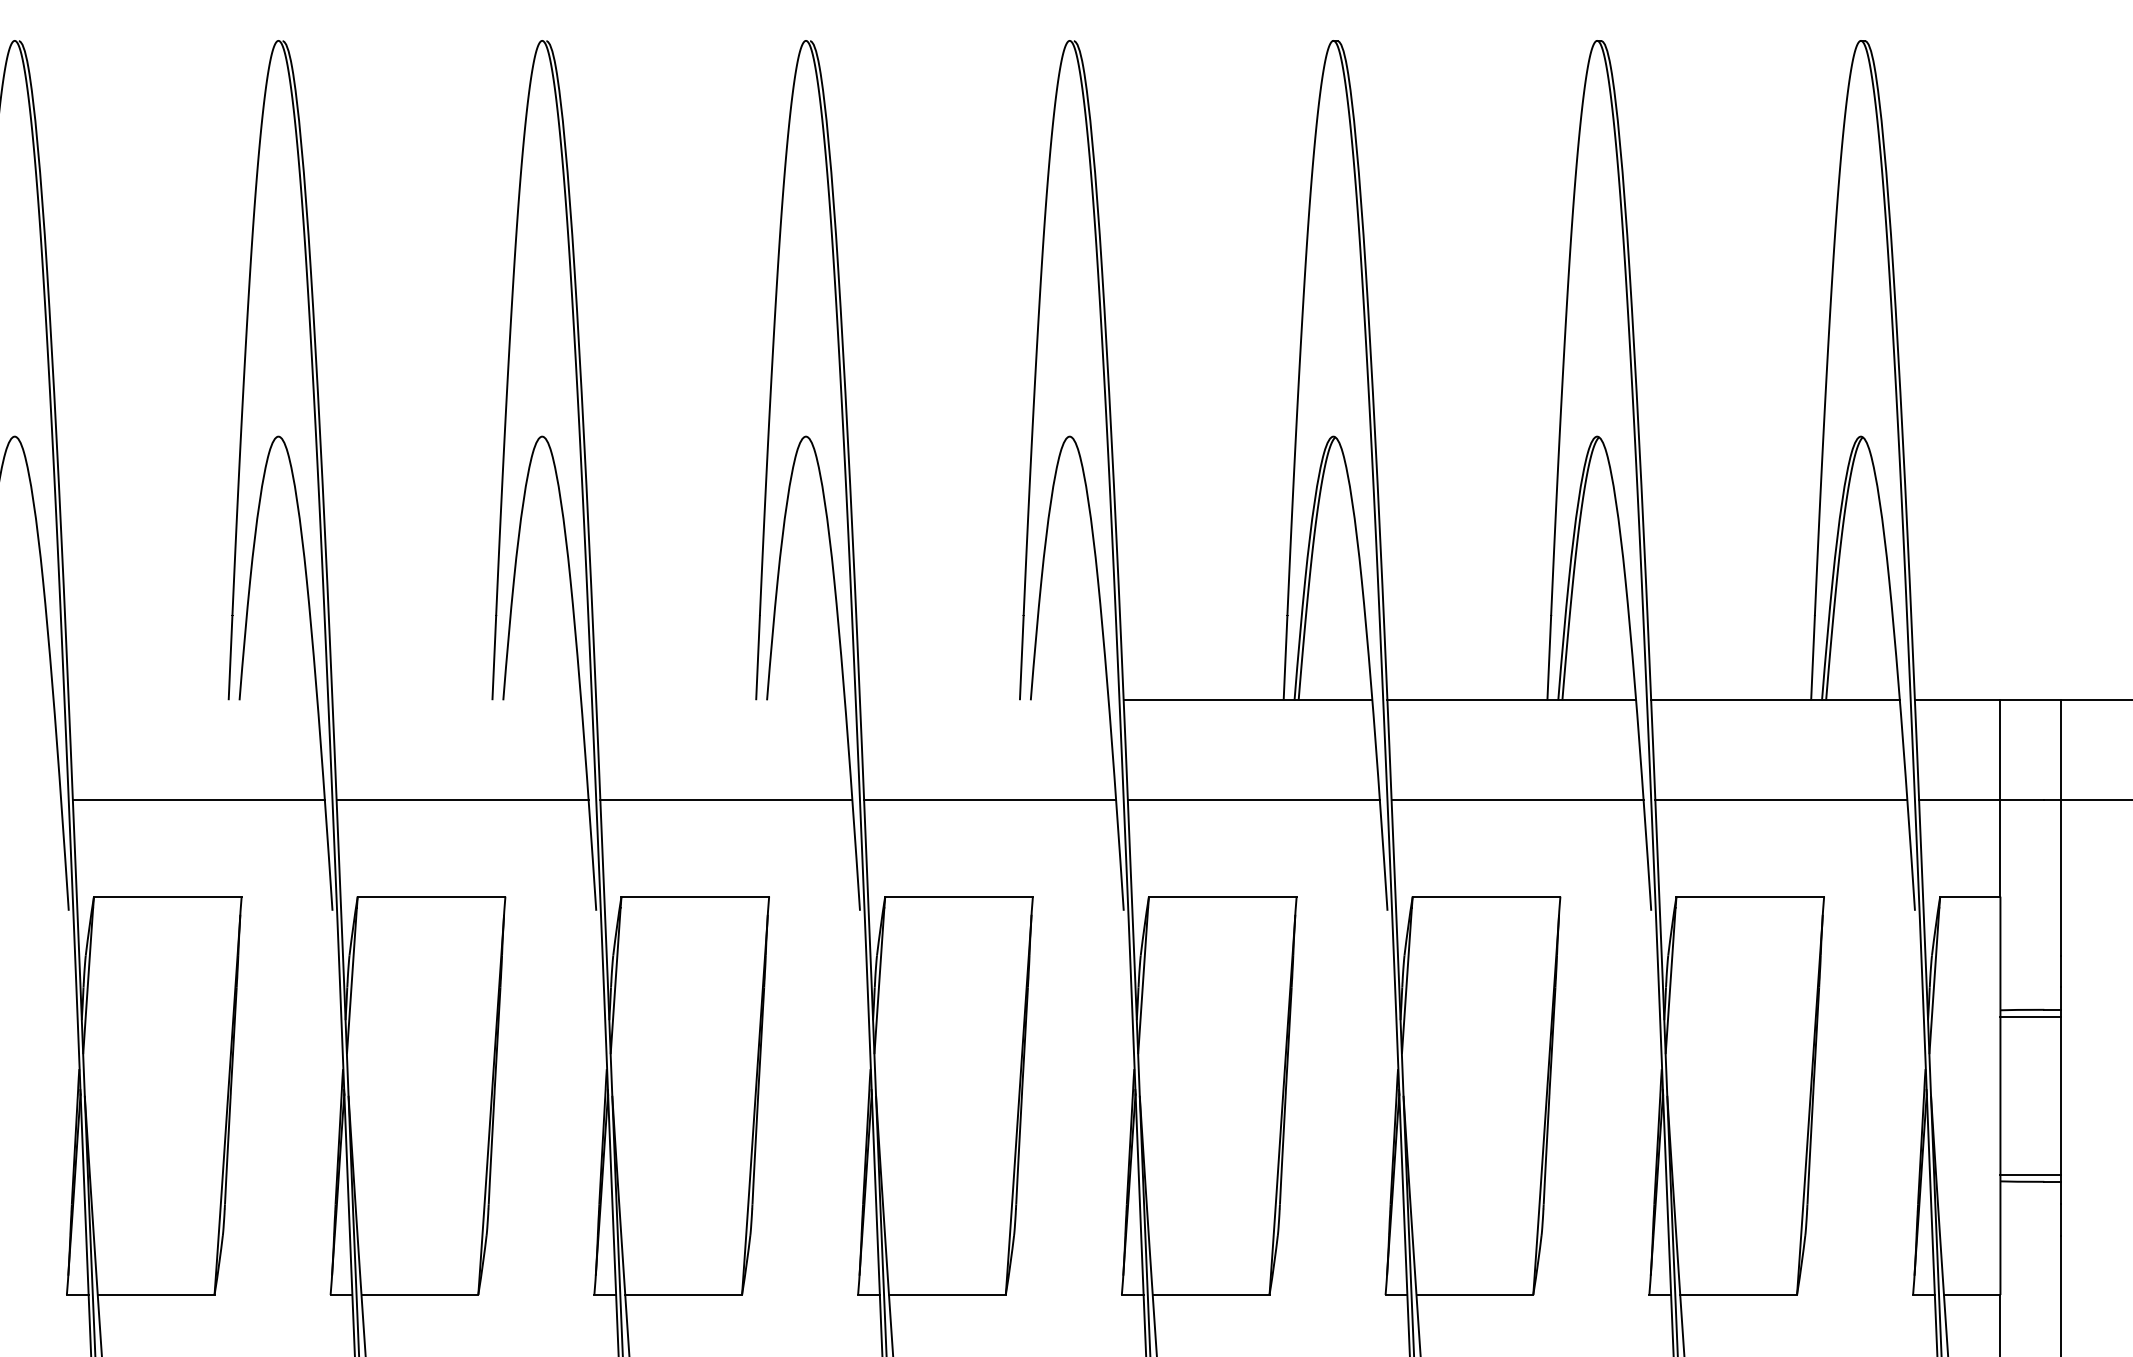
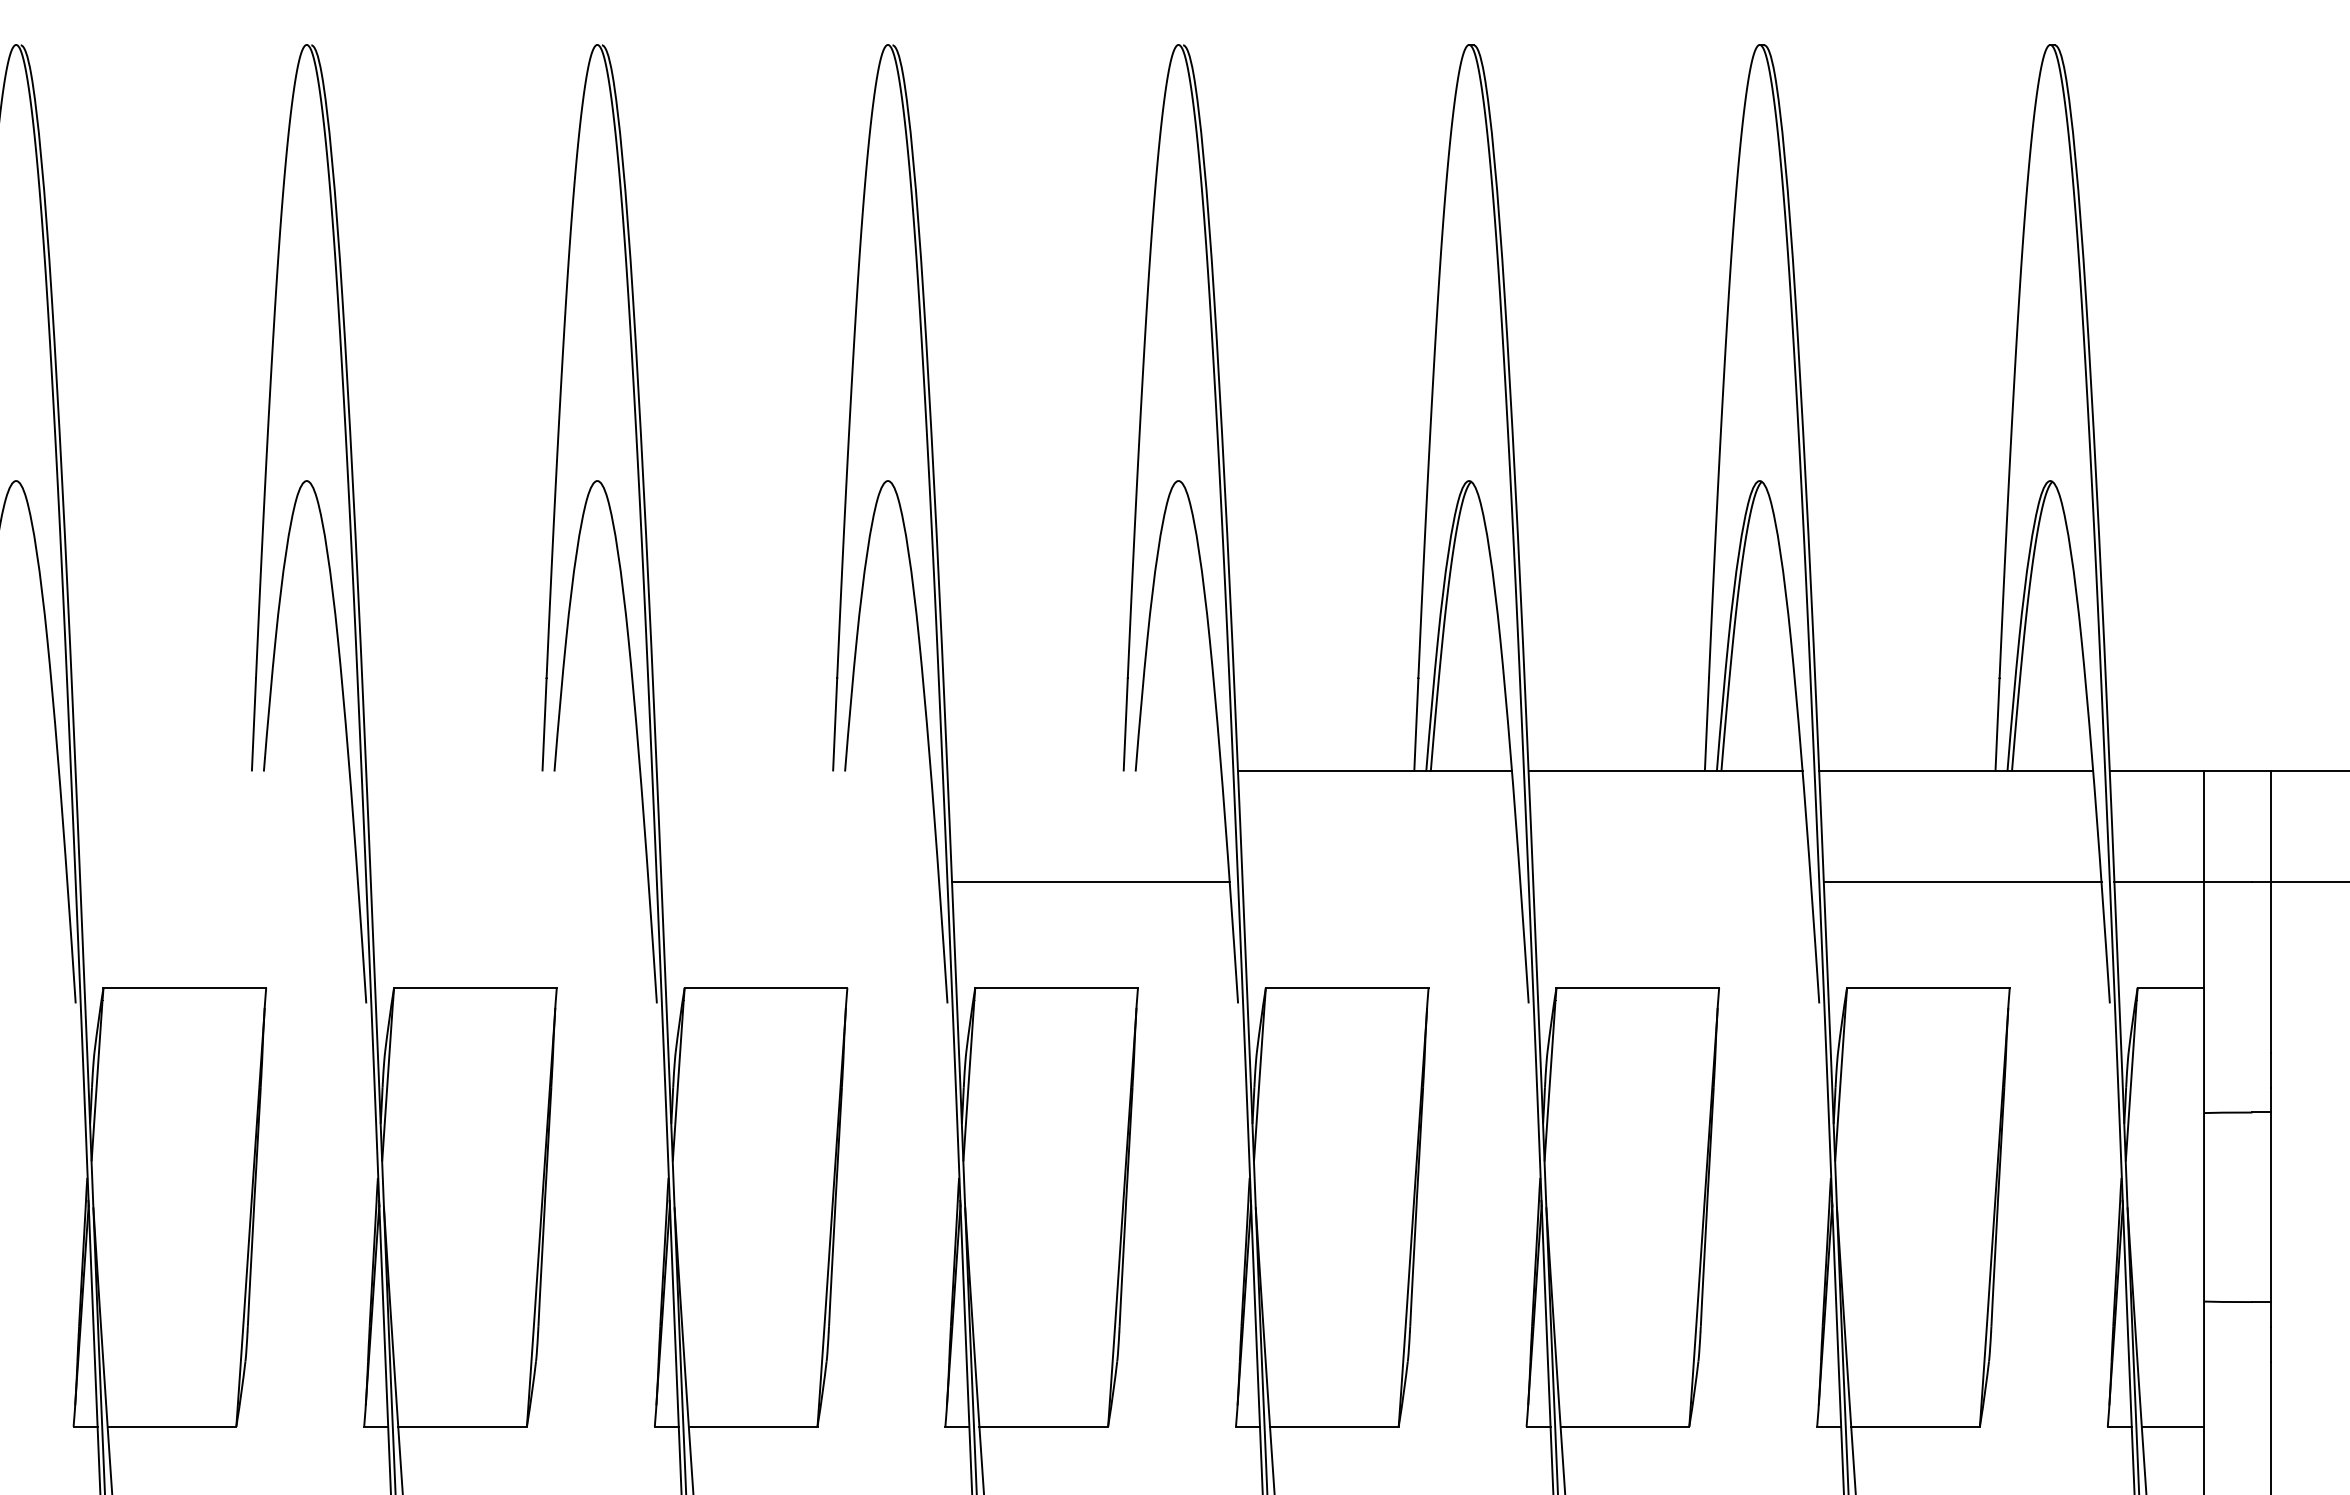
line: (198, 800) -> (218, 881), removed
line: (462, 800) -> (509, 881), removed
line: (726, 800) -> (800, 881), removed
line: (1253, 800) -> (1381, 881), removed
line: (1517, 800) -> (1671, 881), removed
line: (2030, 1017) -> (2237, 1120), removed
line: (2030, 1174) -> (2237, 1294), removed

